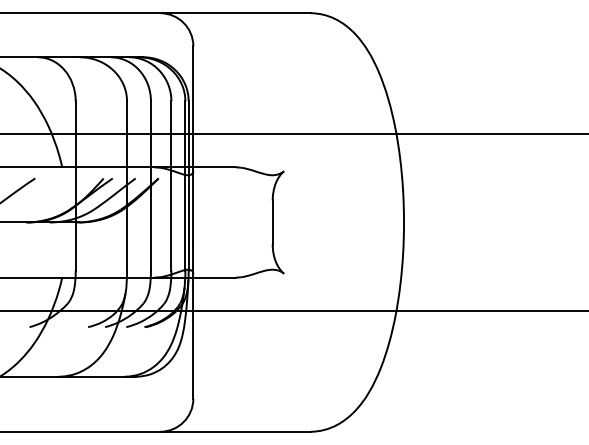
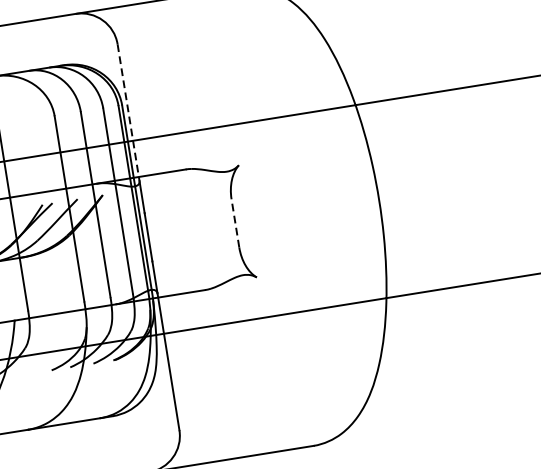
line: (193, 109) -> (128, 113), solid -> dashed
line: (272, 222) -> (235, 223), solid -> dashed

